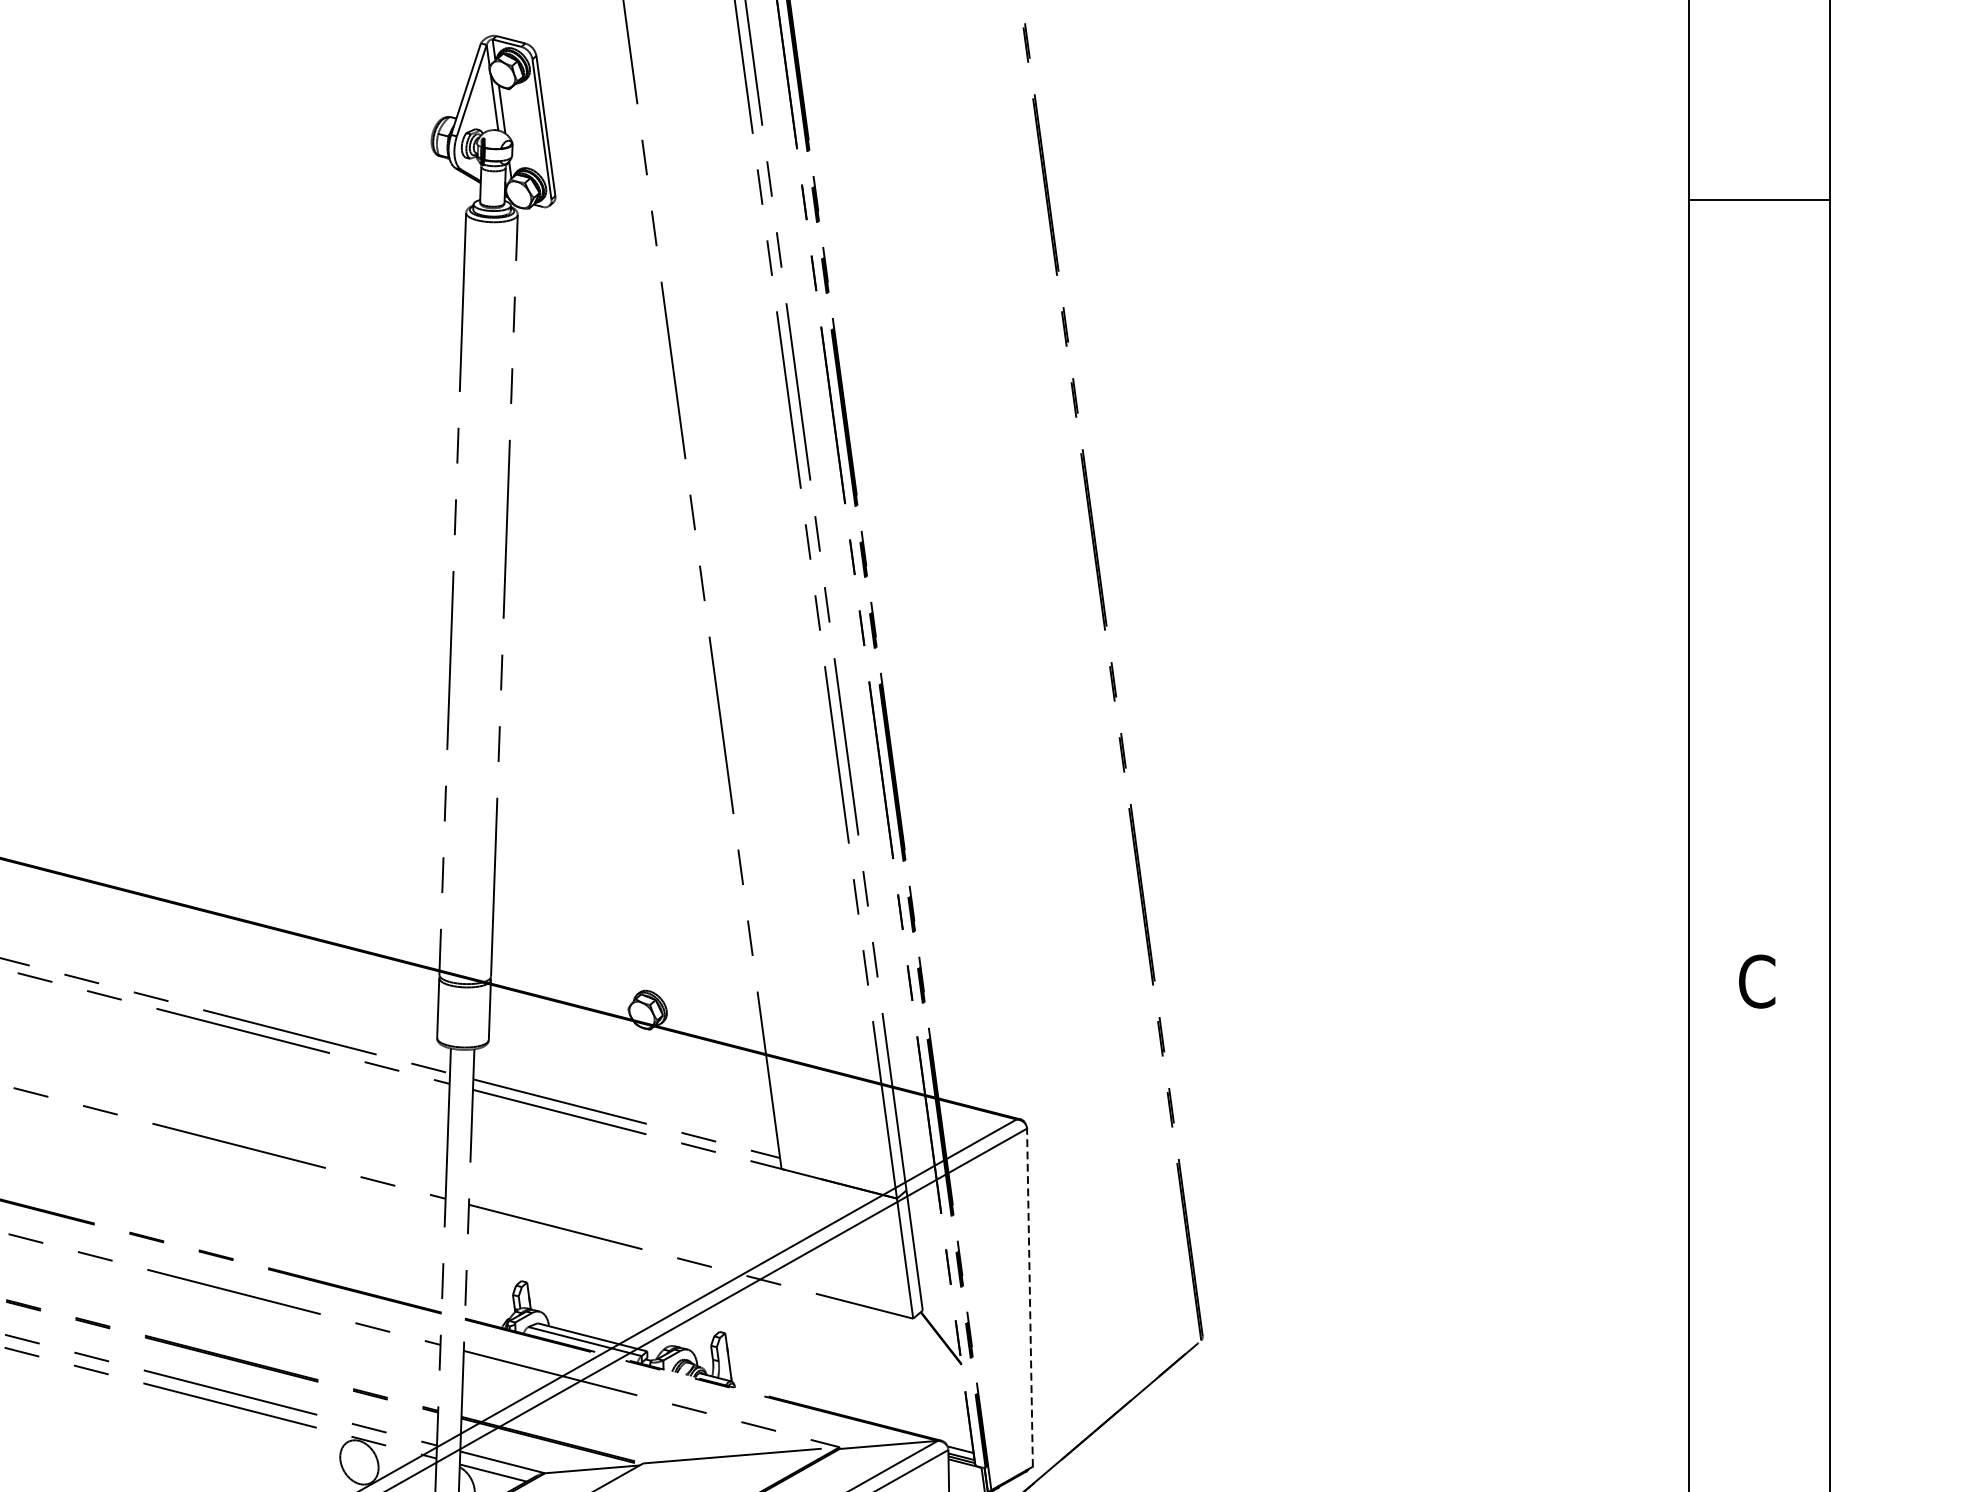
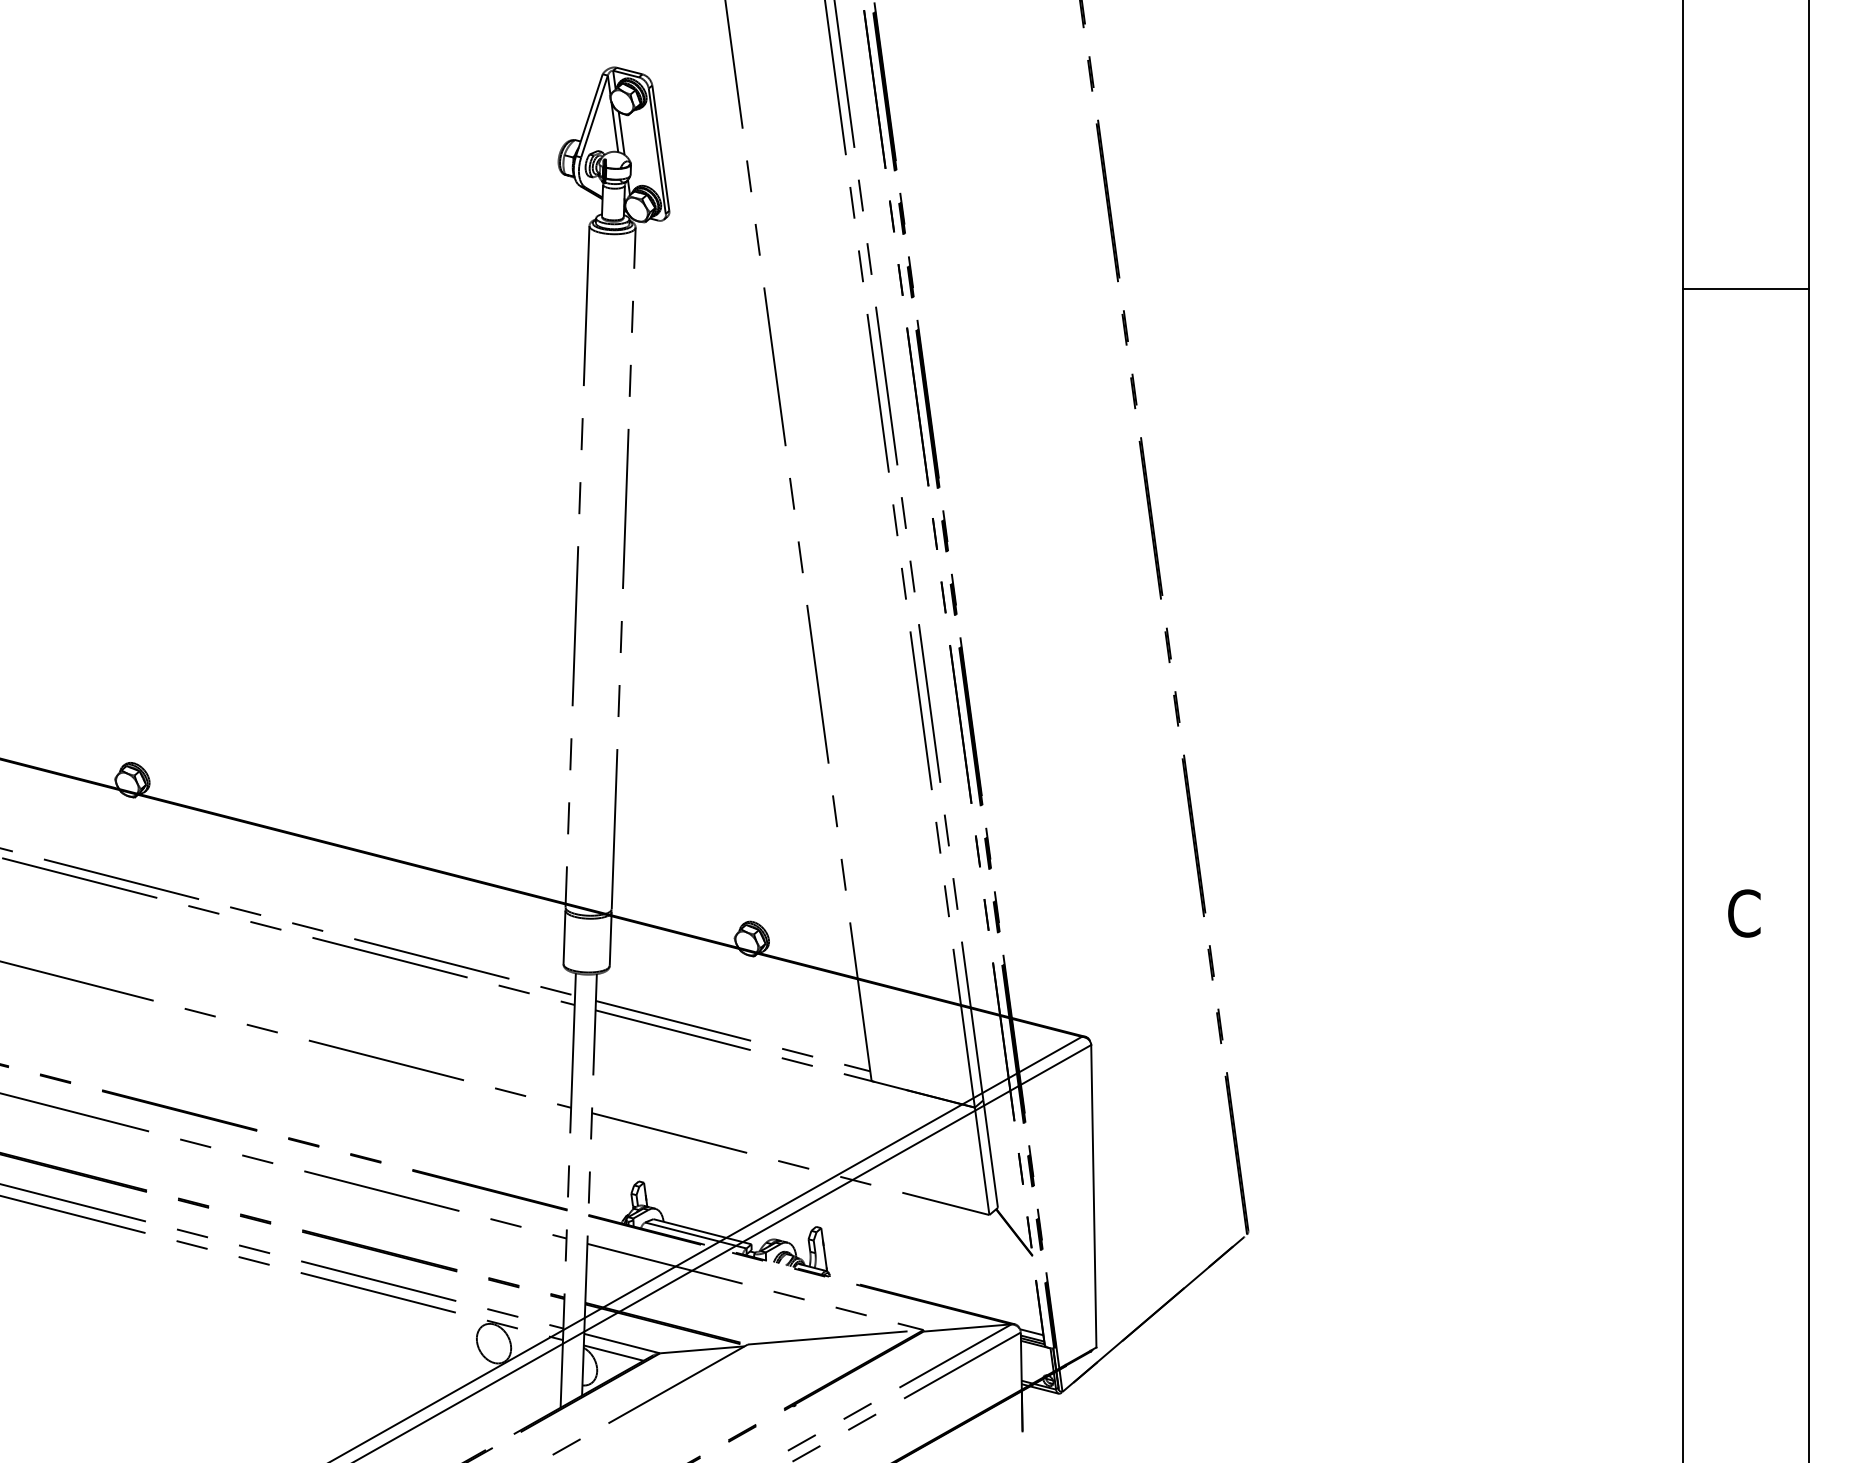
line: (1758, 200) -> (1745, 289), moved
line: (1029, 1296) -> (1093, 1195), dashed -> solid

